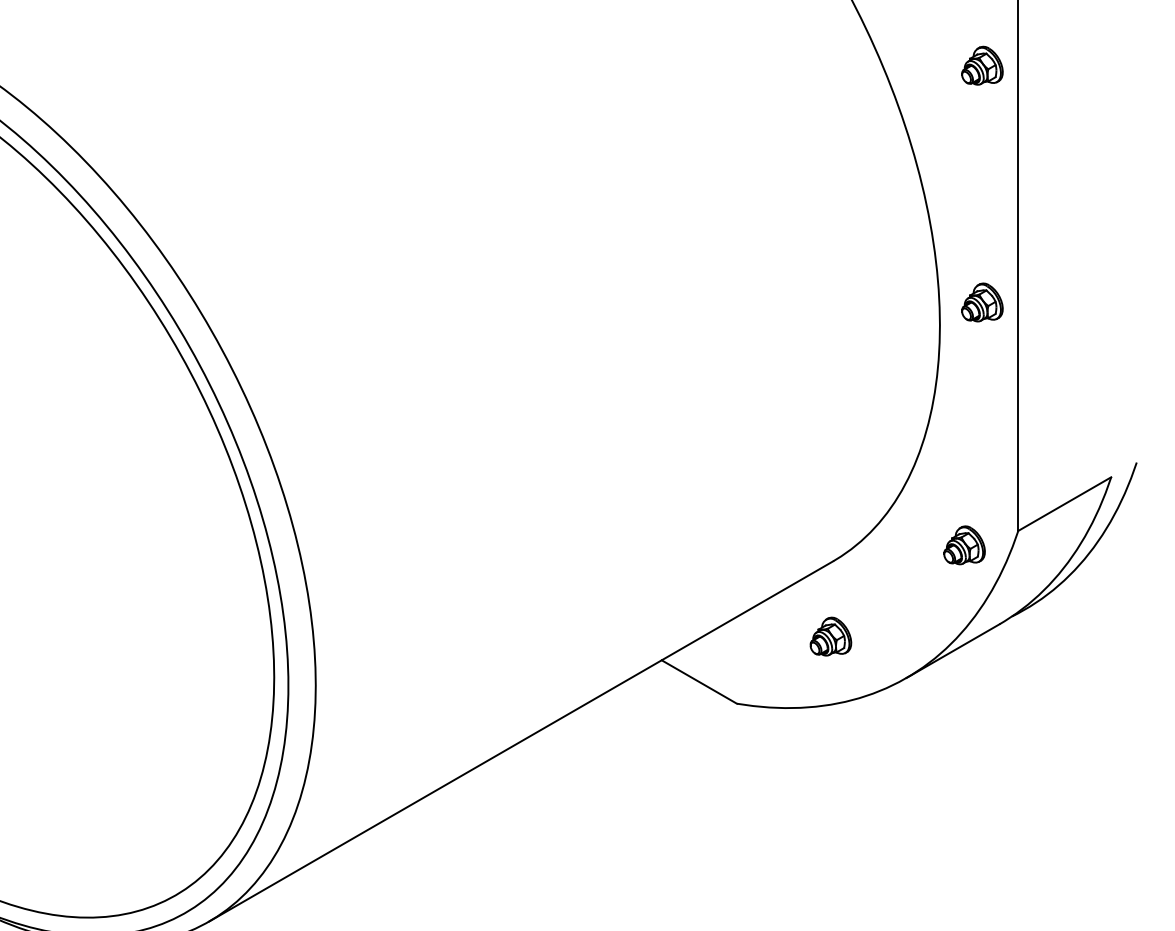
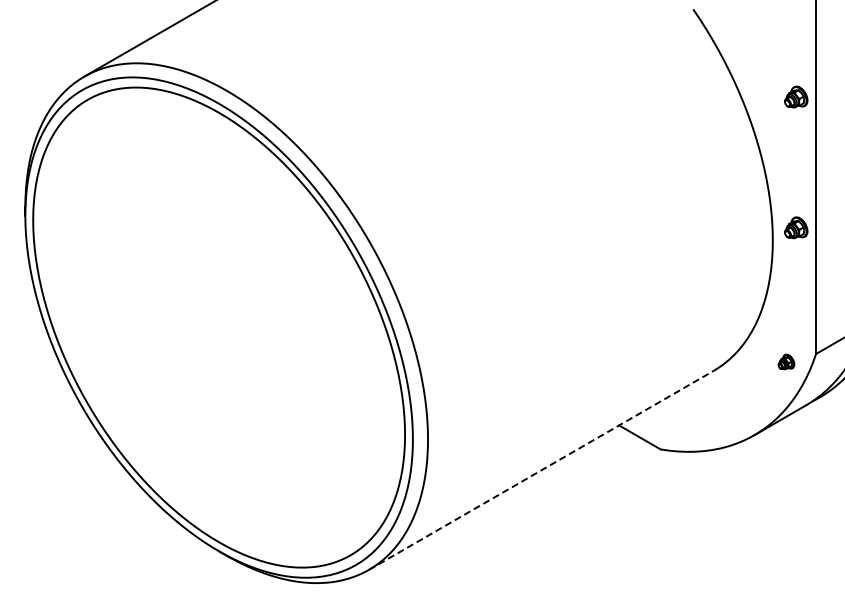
part: (964, 544) -> (786, 361), size x0.7
part: (830, 636) -> (712, 412), removed
line: (521, 741) -> (541, 470), solid -> dashed

